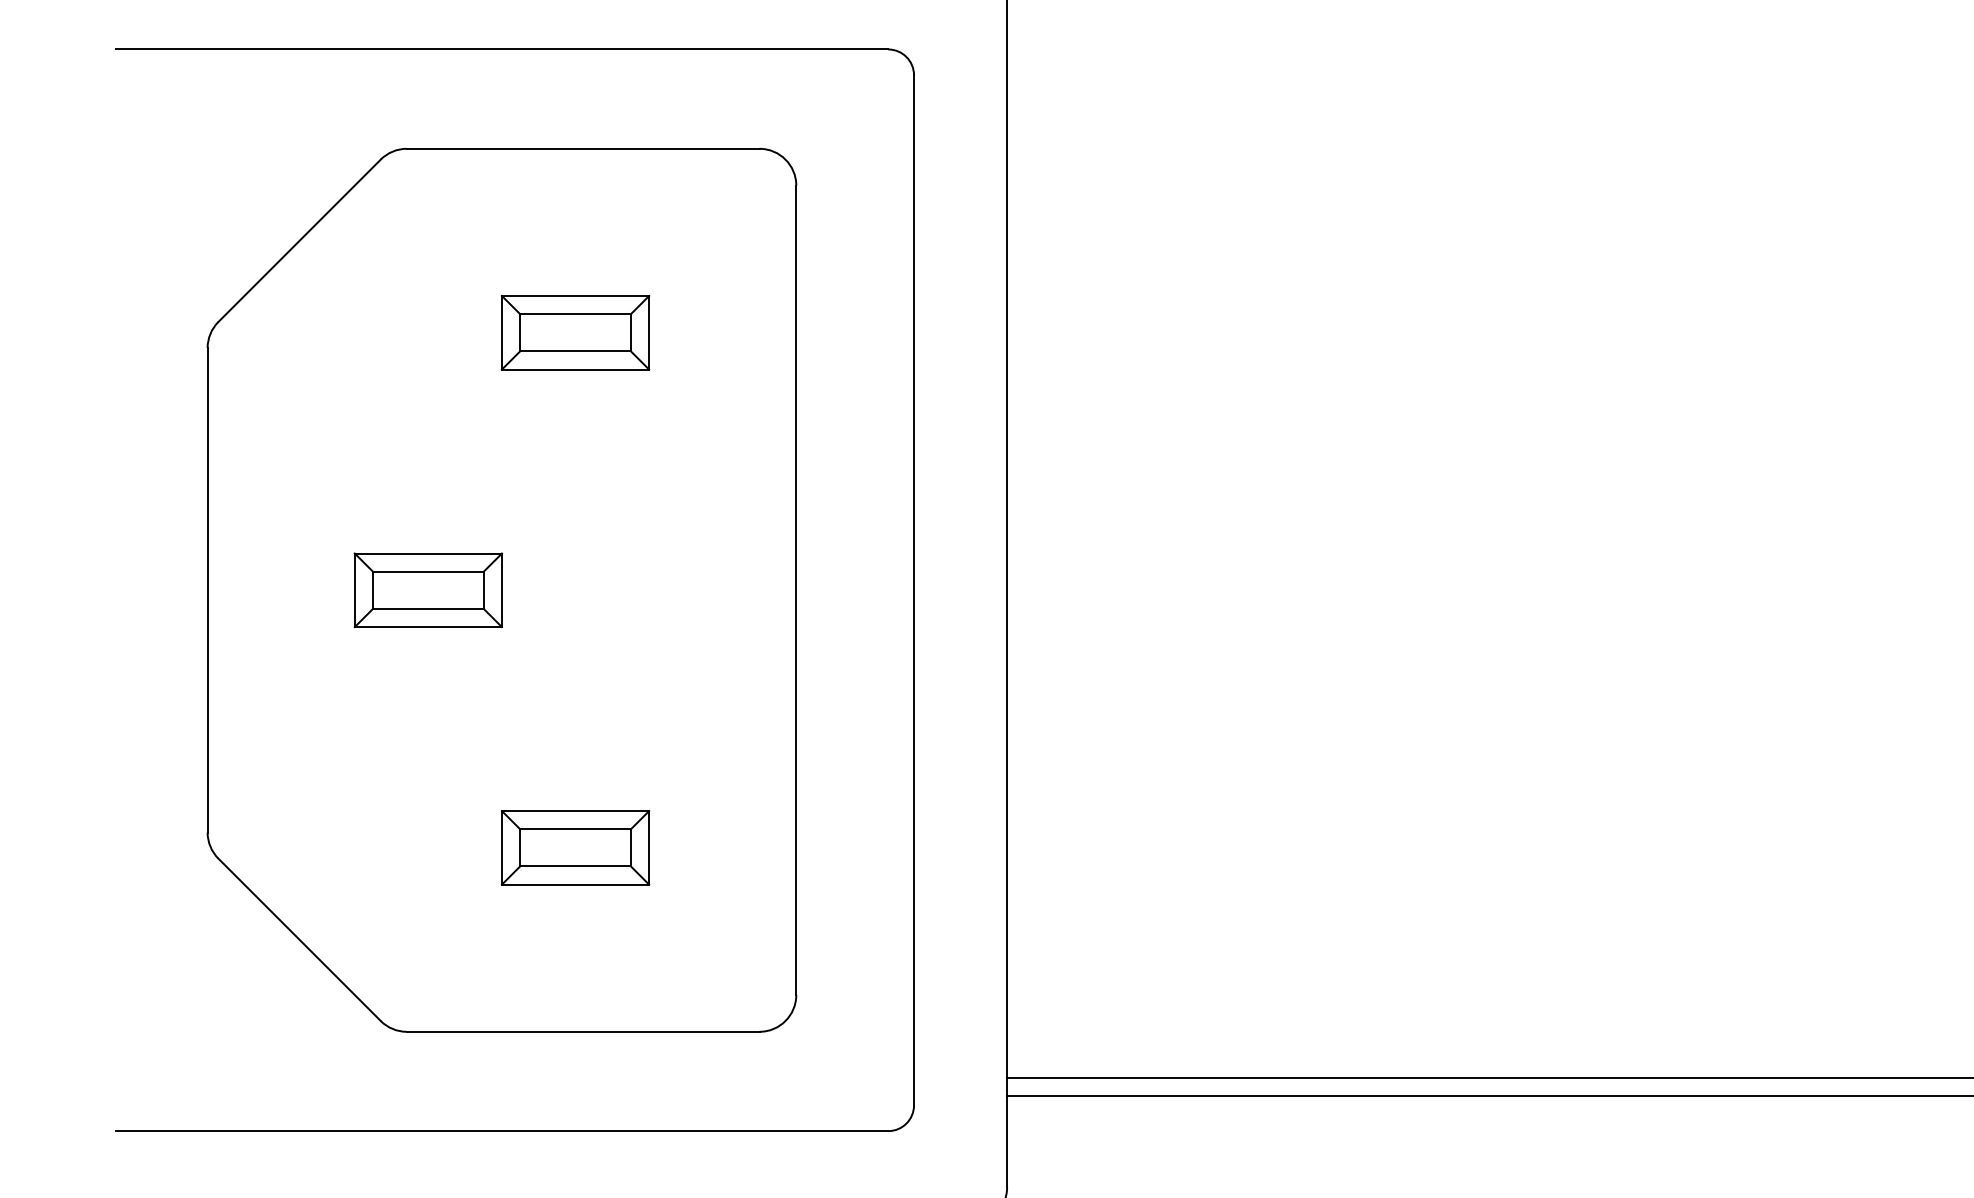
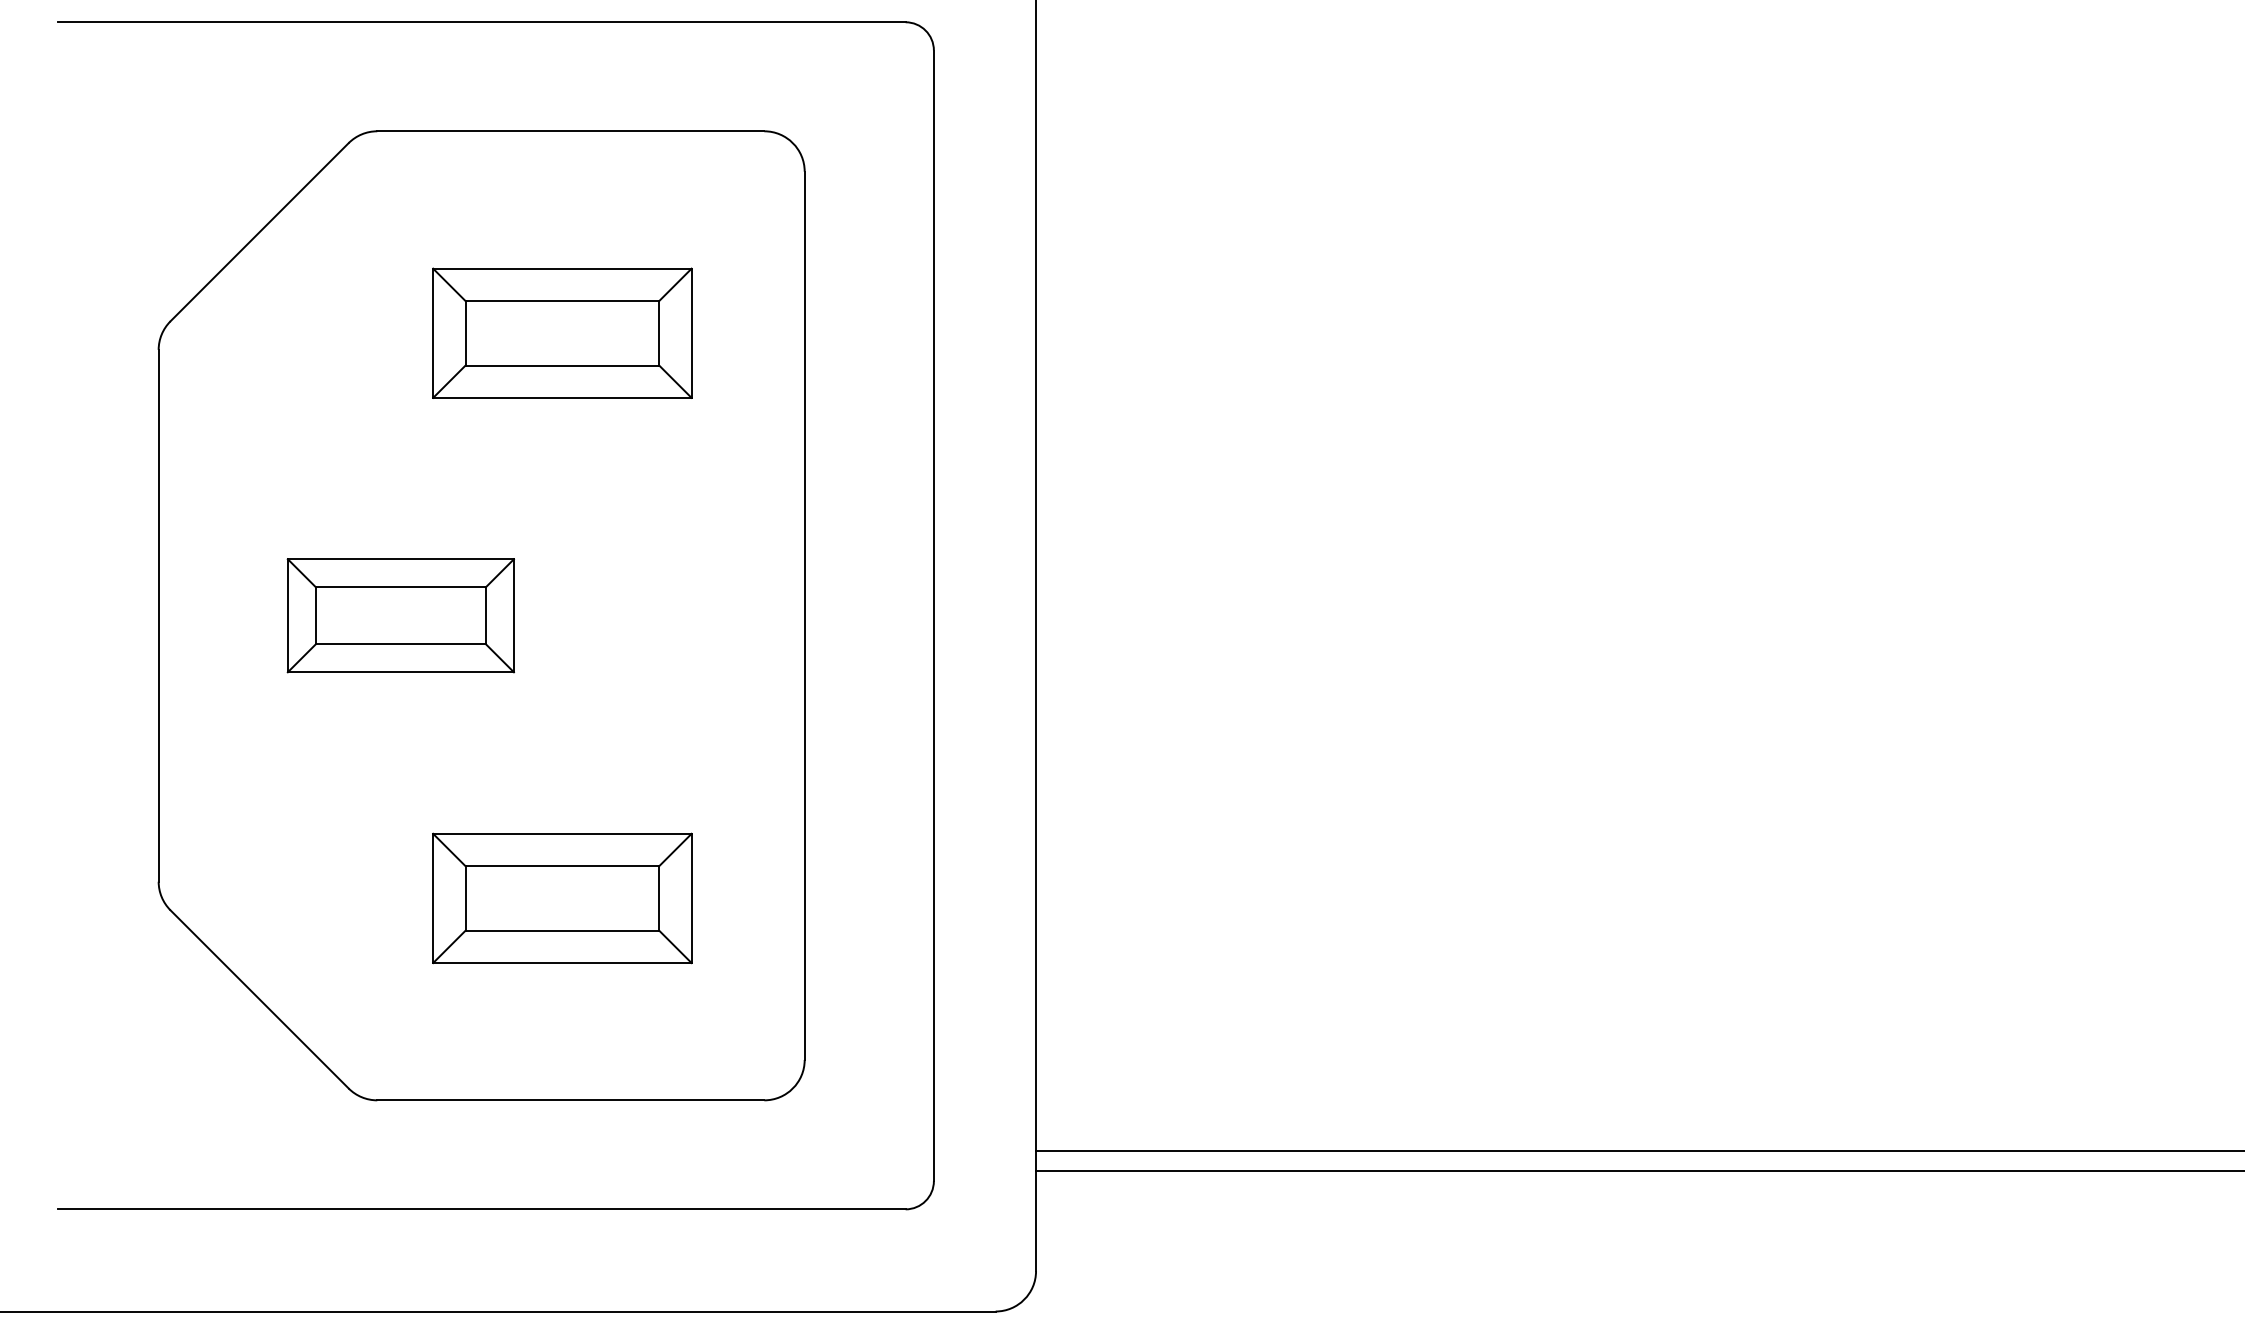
part: (575, 332) -> (562, 332), size x1.6
part: (427, 590) -> (400, 615), size x1.4
part: (575, 847) -> (562, 898), size x1.6

